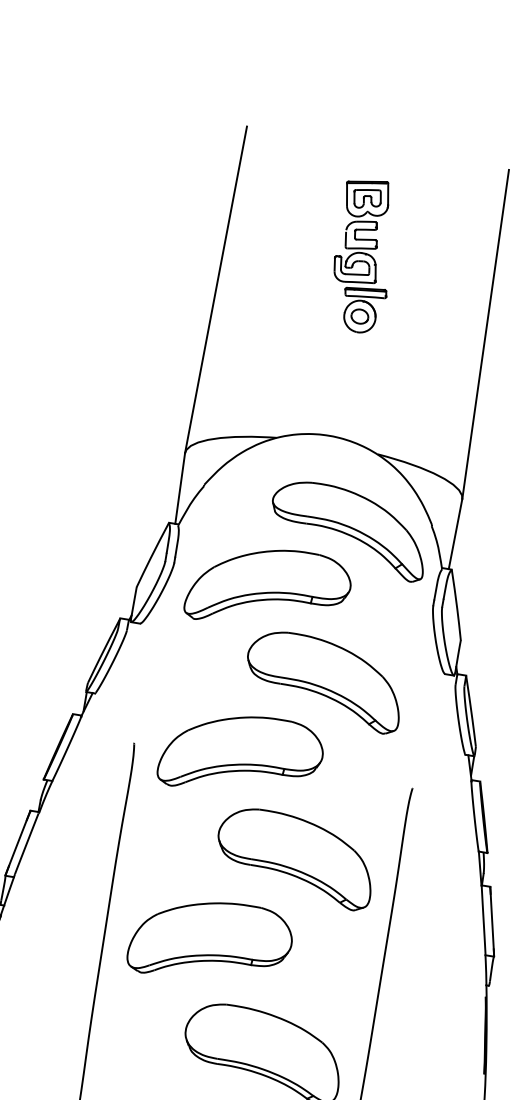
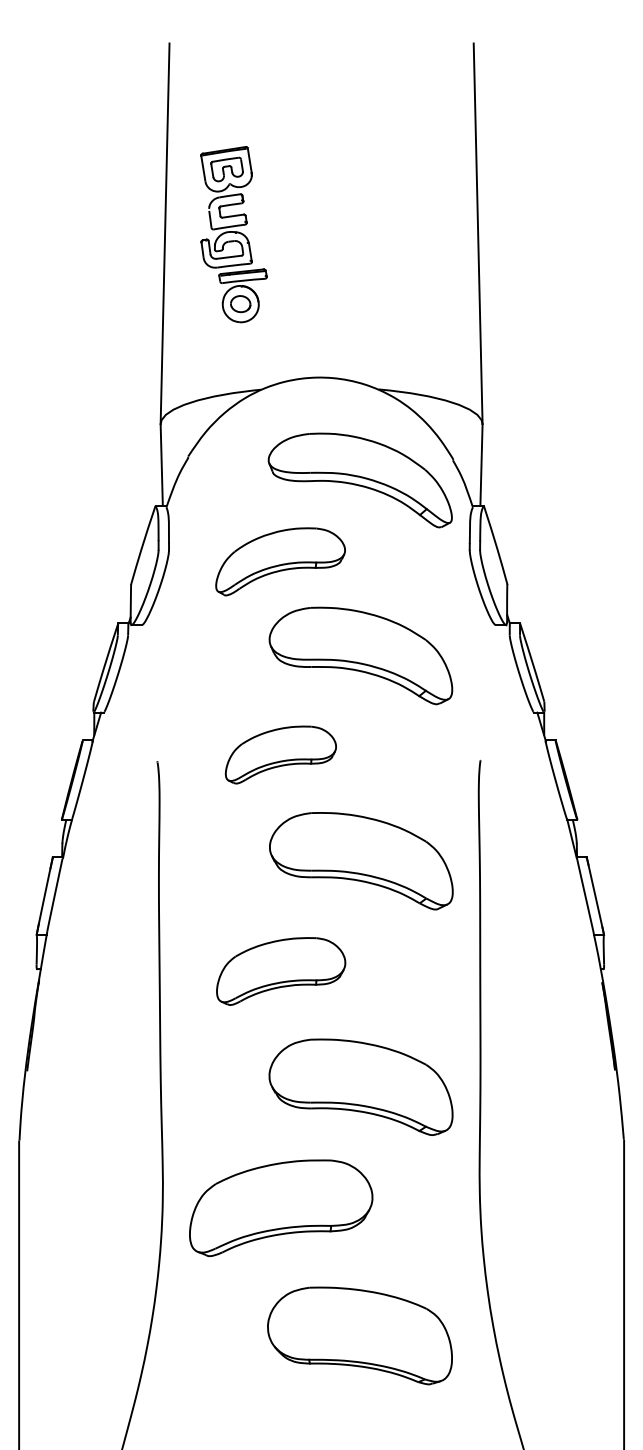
part: (363, 255) -> (233, 234), moved
part: (268, 588) -> (280, 561), size x0.7
part: (241, 754) -> (280, 754), size x0.6
part: (210, 941) -> (280, 971), size x0.7

